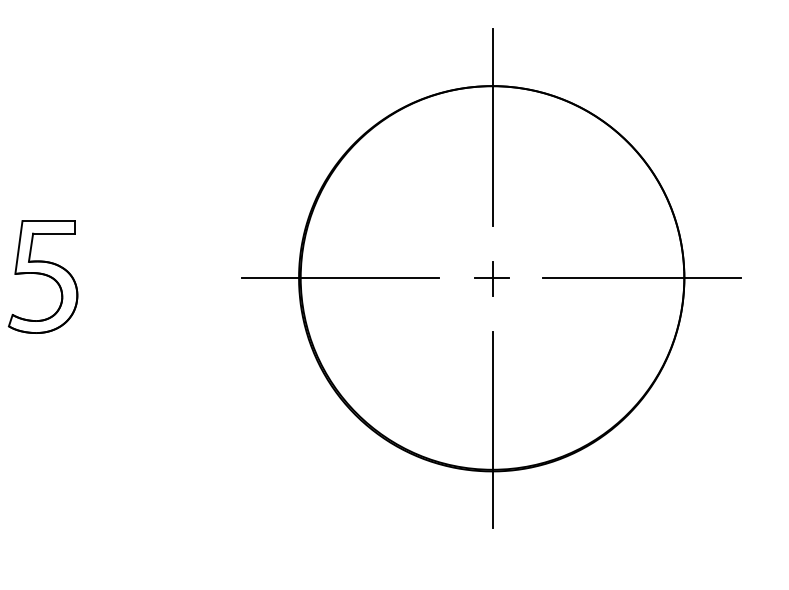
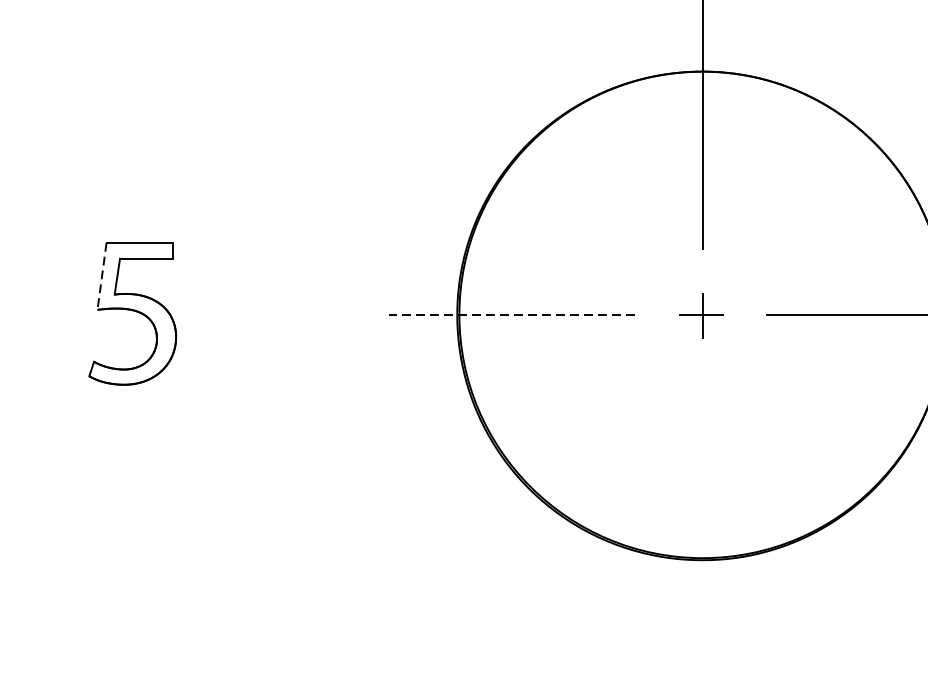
line: (18, 247) -> (101, 276), solid -> dashed
line: (340, 277) -> (509, 314), solid -> dashed
line: (492, 429) -> (702, 507), removed

